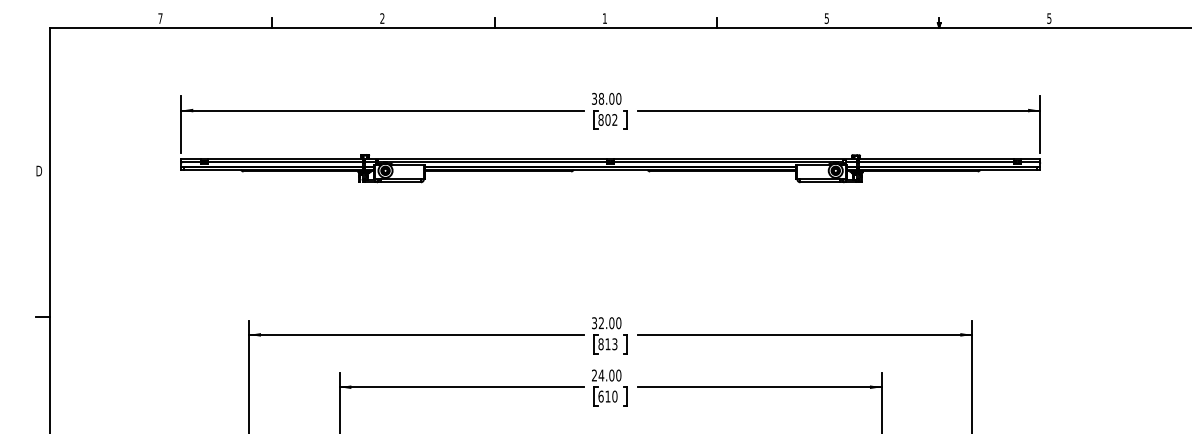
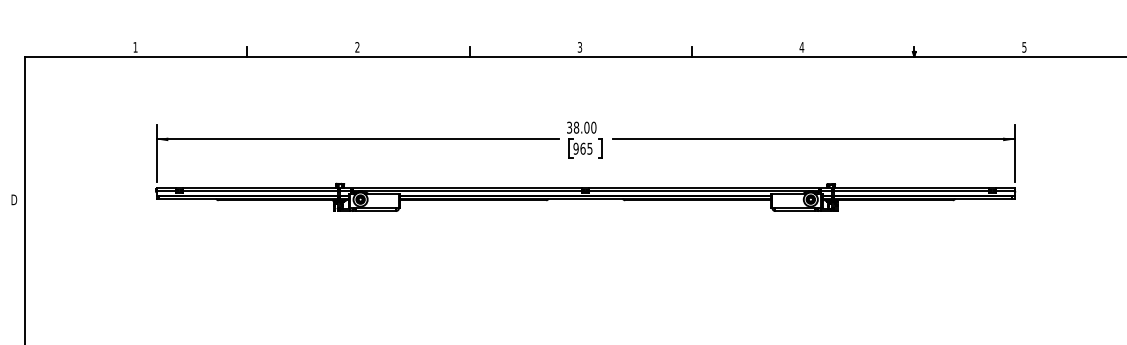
text: (160, 18) -> (135, 47), 7 -> 1
text: (604, 18) -> (579, 47), 1 -> 3
text: (826, 18) -> (801, 47), 5 -> 4
text: (607, 119) -> (582, 148), 802 -> 965

